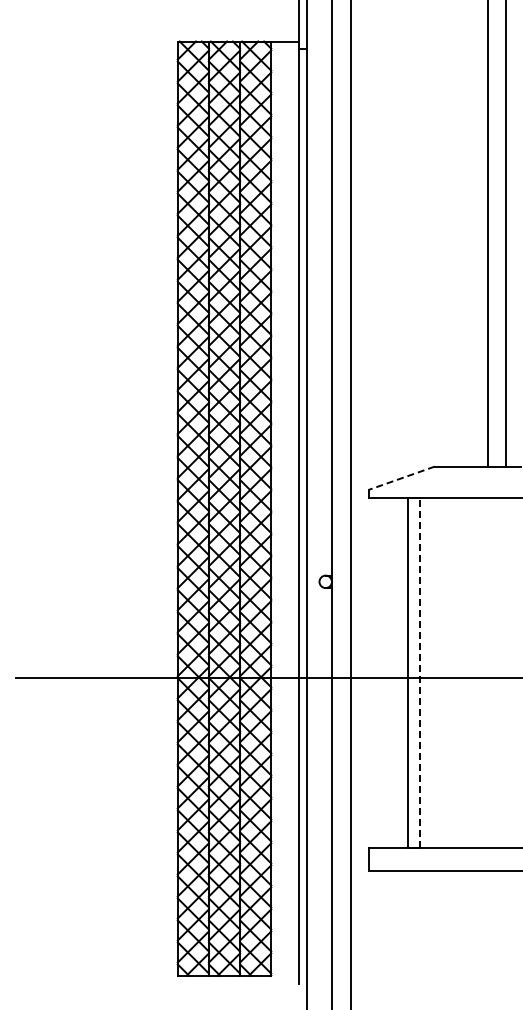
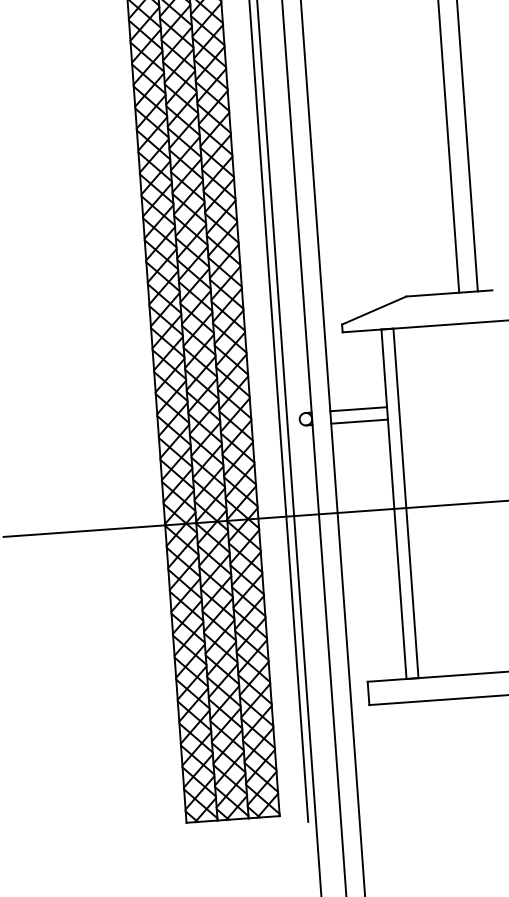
line: (401, 478) -> (374, 310), dashed -> solid
line: (378, 575) -> (358, 409), added
line: (378, 588) -> (359, 422), added
line: (419, 672) -> (405, 502), dashed -> solid

